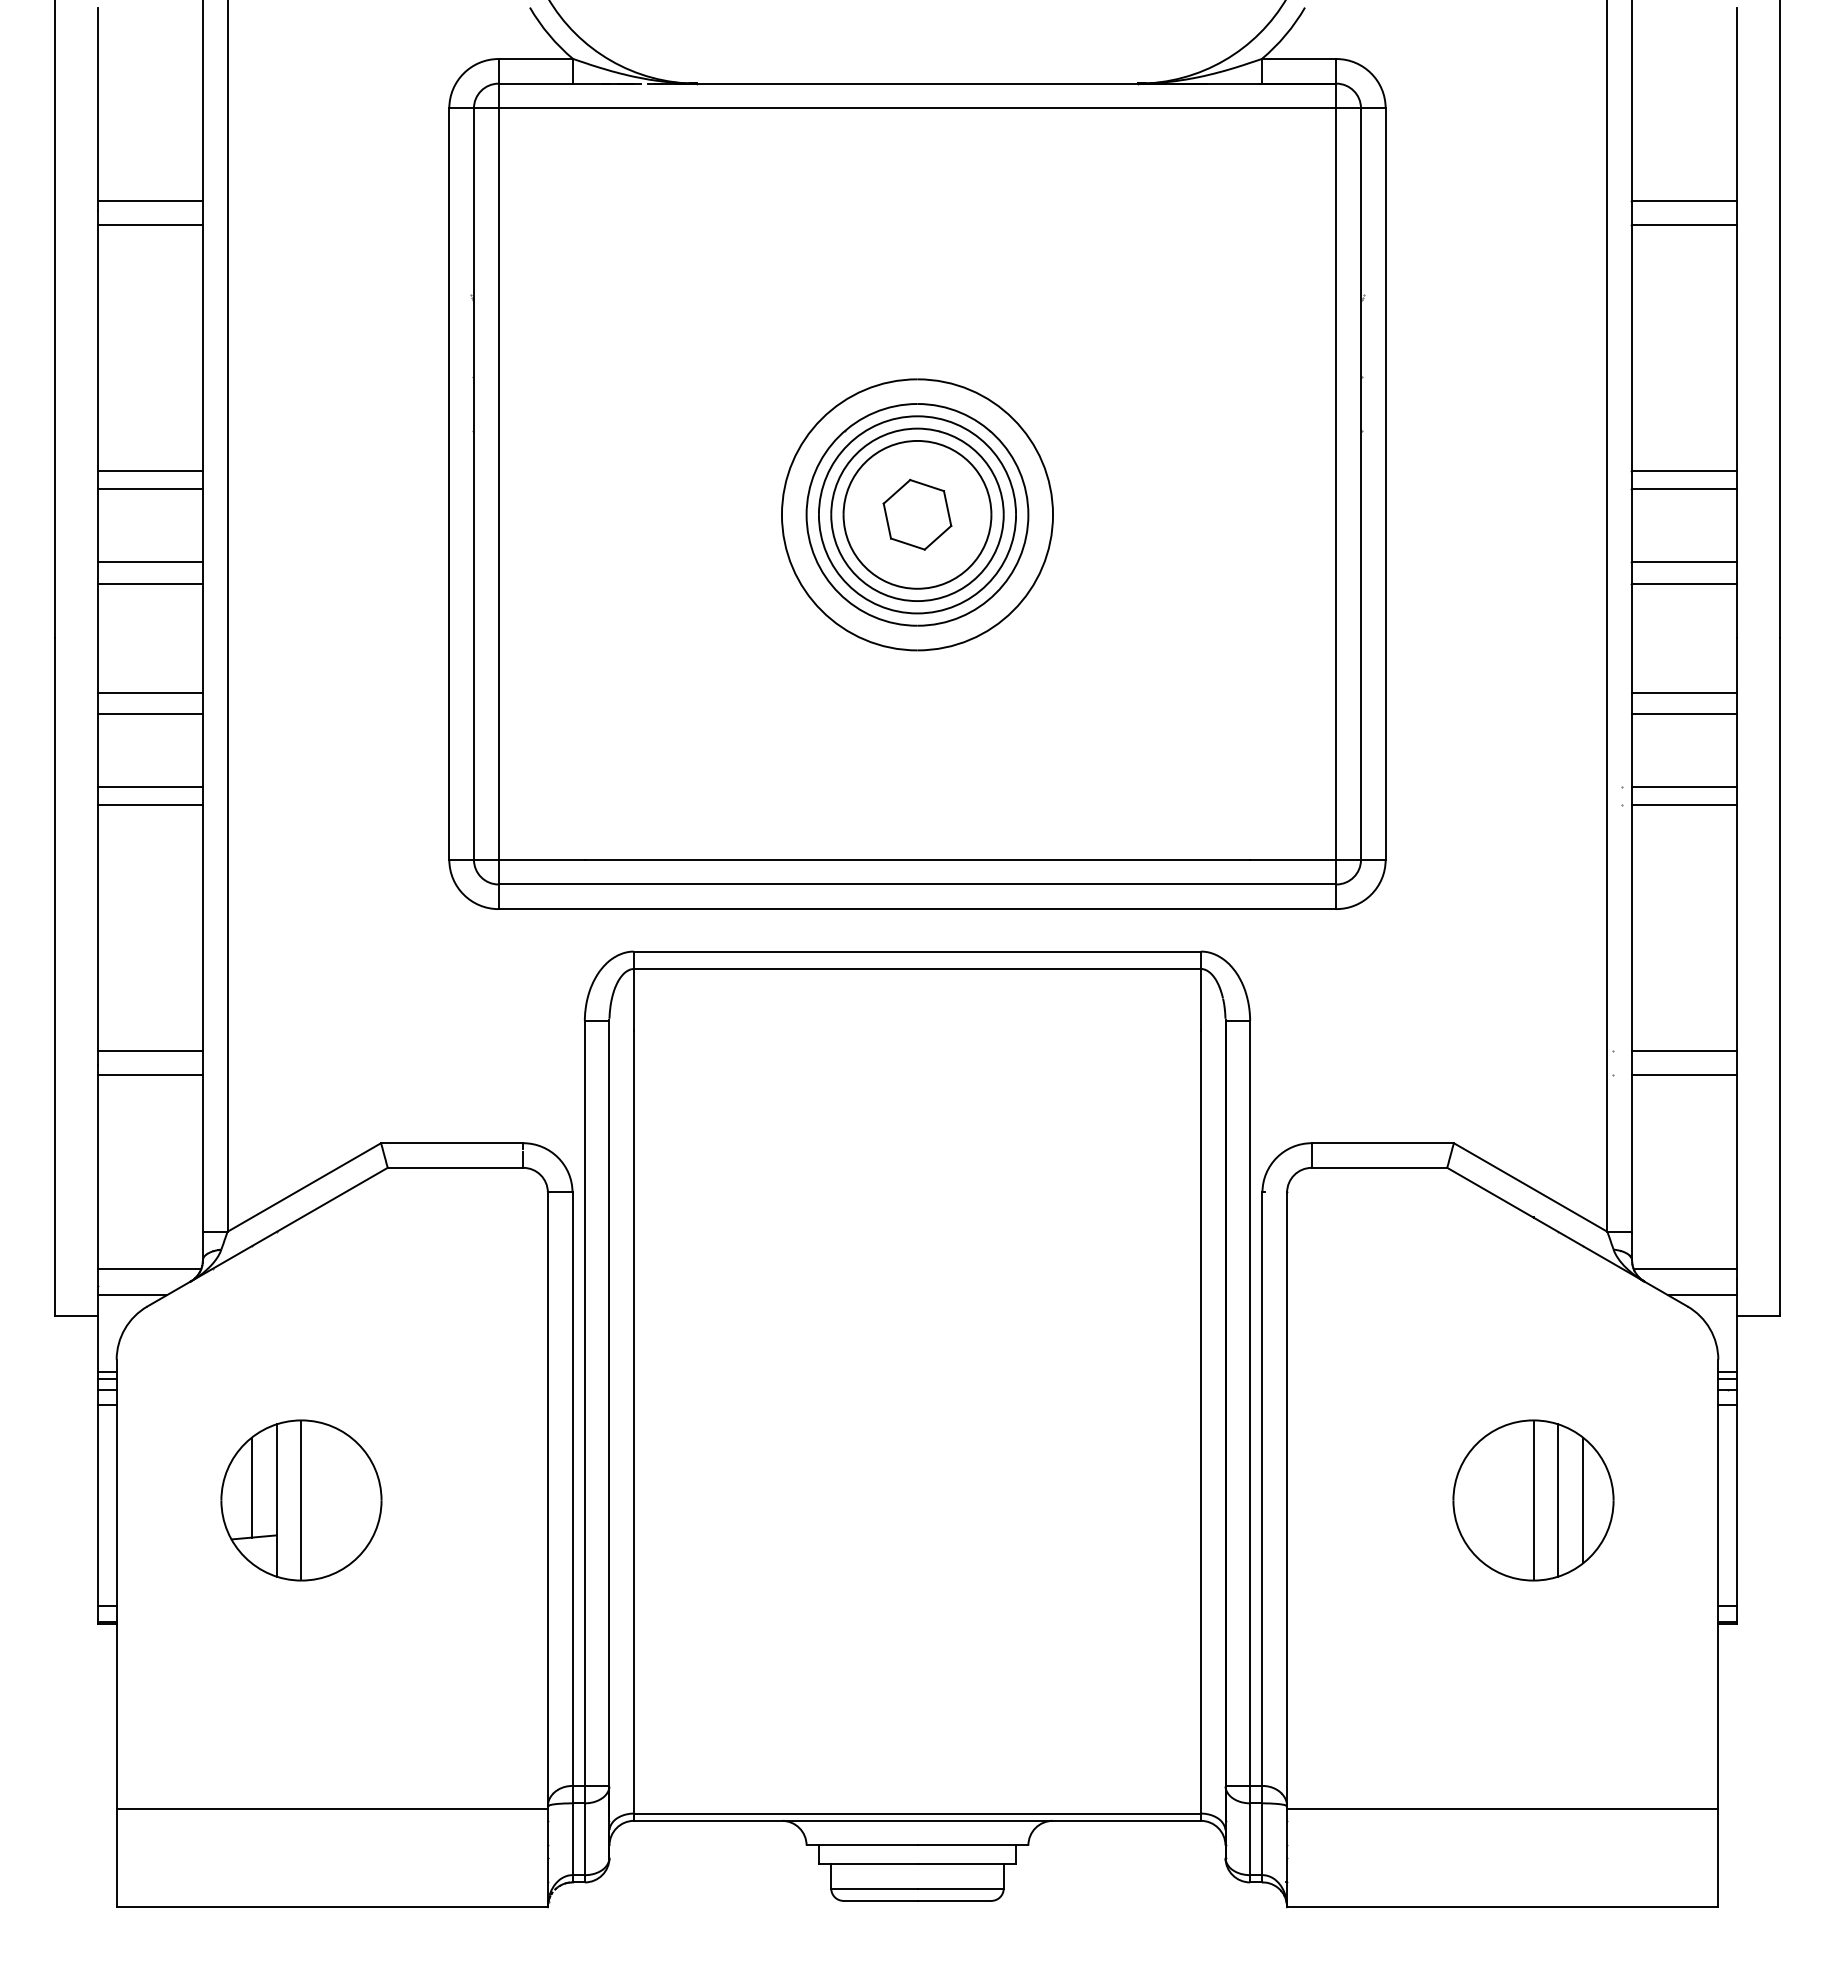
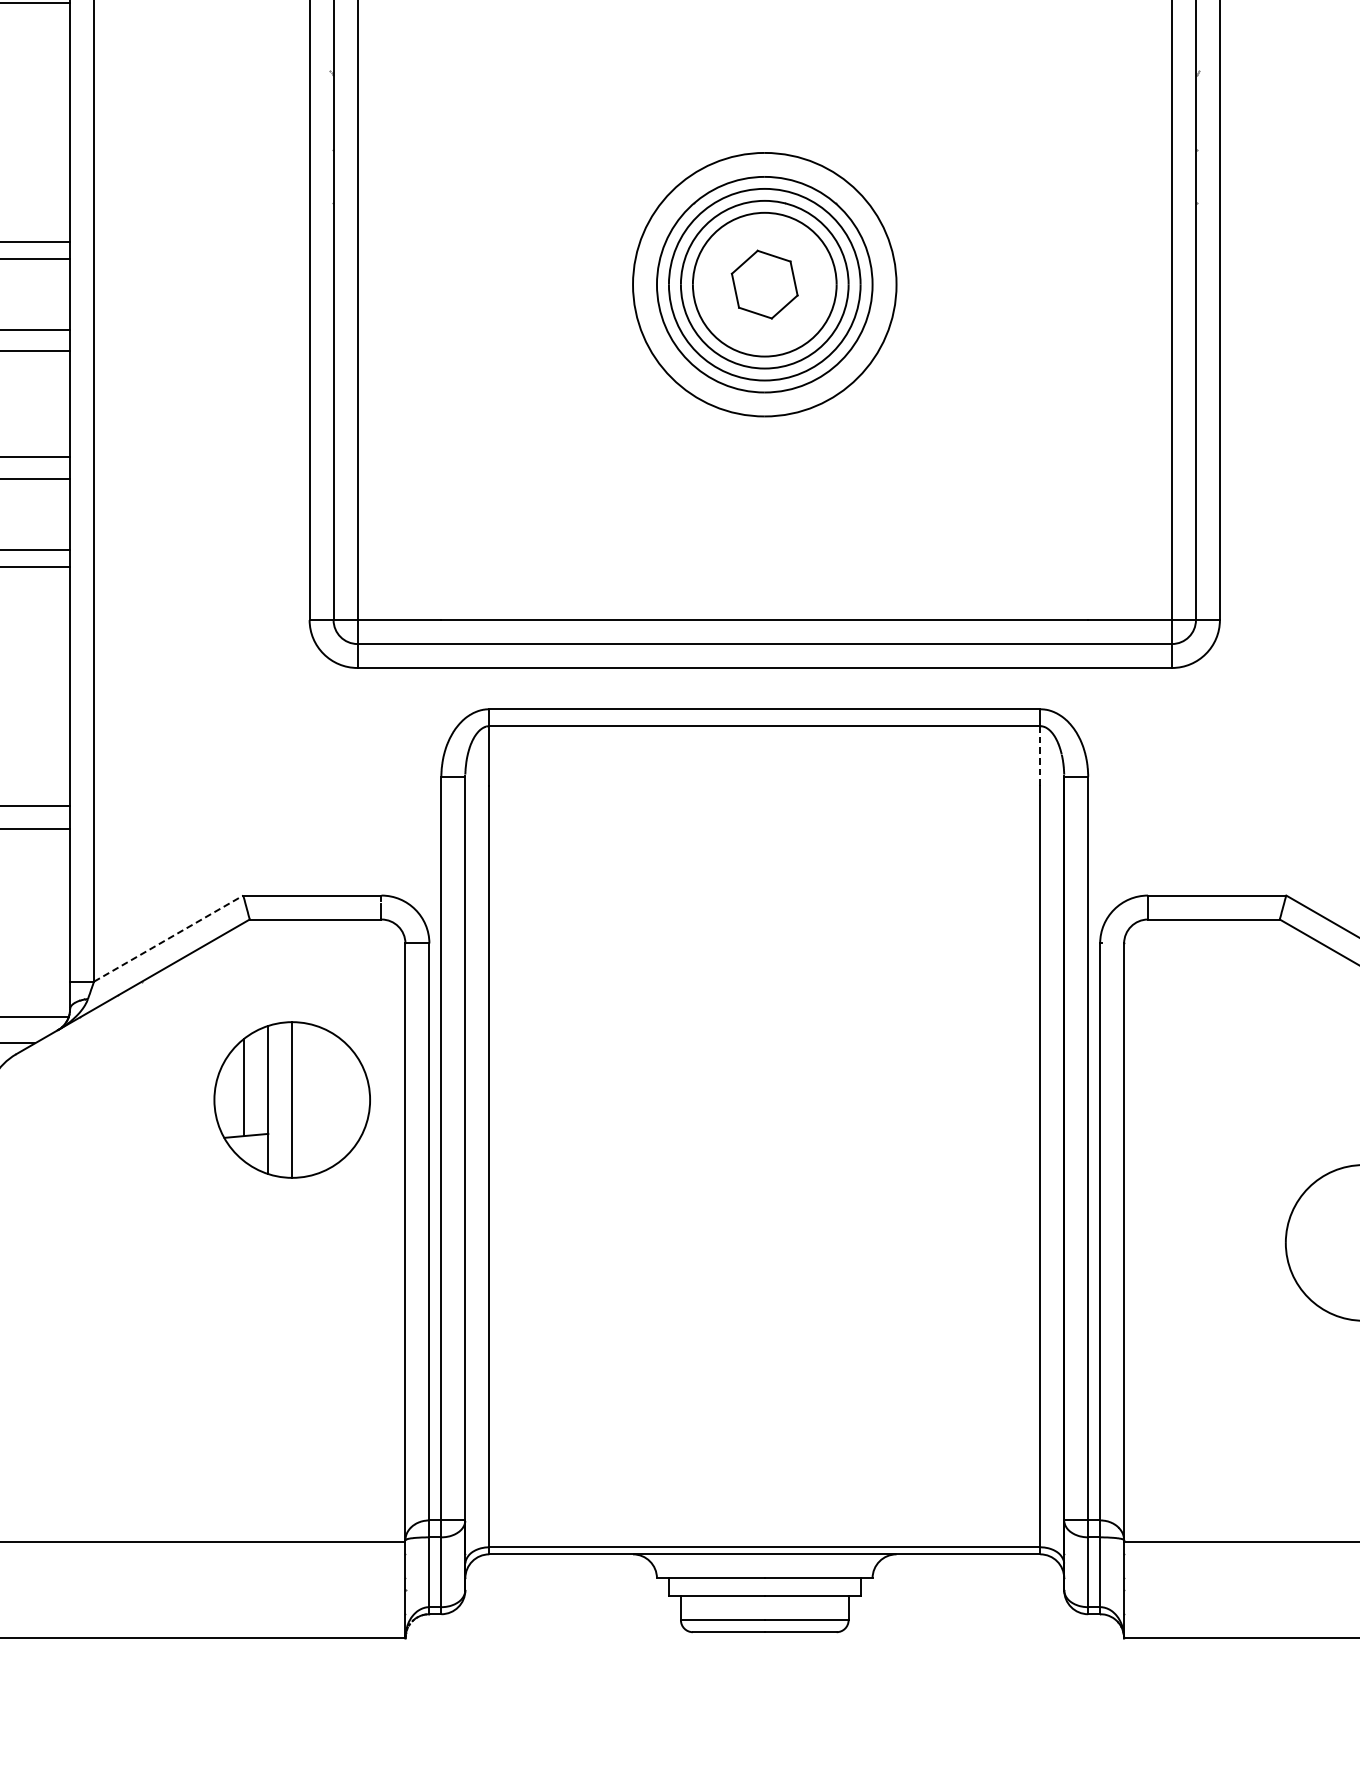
line: (1200, 999) -> (1039, 755), solid -> dashed
line: (304, 1187) -> (168, 938), solid -> dashed
part: (301, 1500) -> (292, 1100), moved

